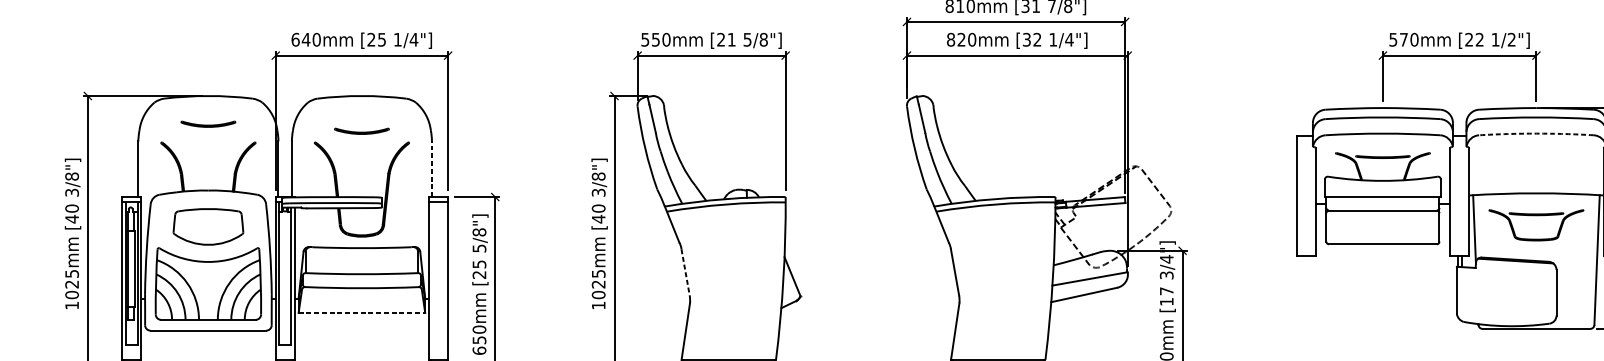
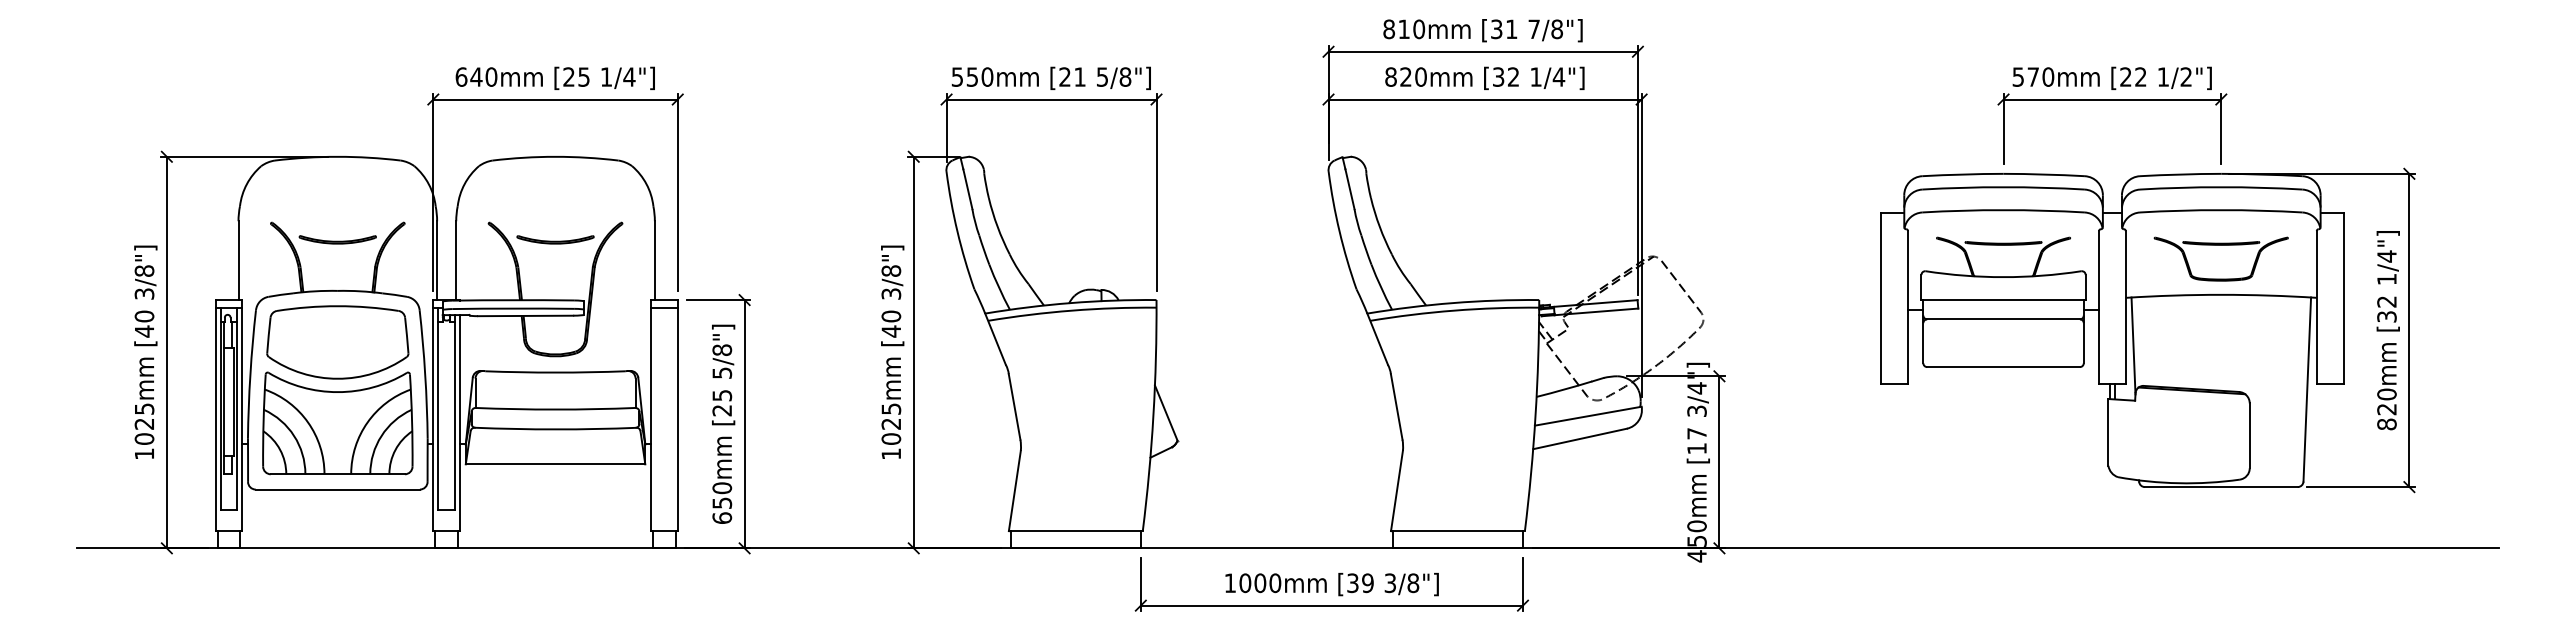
part: (208, 124) -> (337, 239), moved
part: (361, 131) -> (555, 239), moved
arc: (1536, 133) -> (2221, 210), dashed -> solid
line: (431, 169) -> (654, 260), dashed -> solid
part: (1535, 215) -> (2220, 245), moved
part: (208, 226) -> (337, 342), size x1.43
line: (685, 272) -> (1014, 407), dashed -> solid
line: (361, 312) -> (555, 464), dashed -> solid

